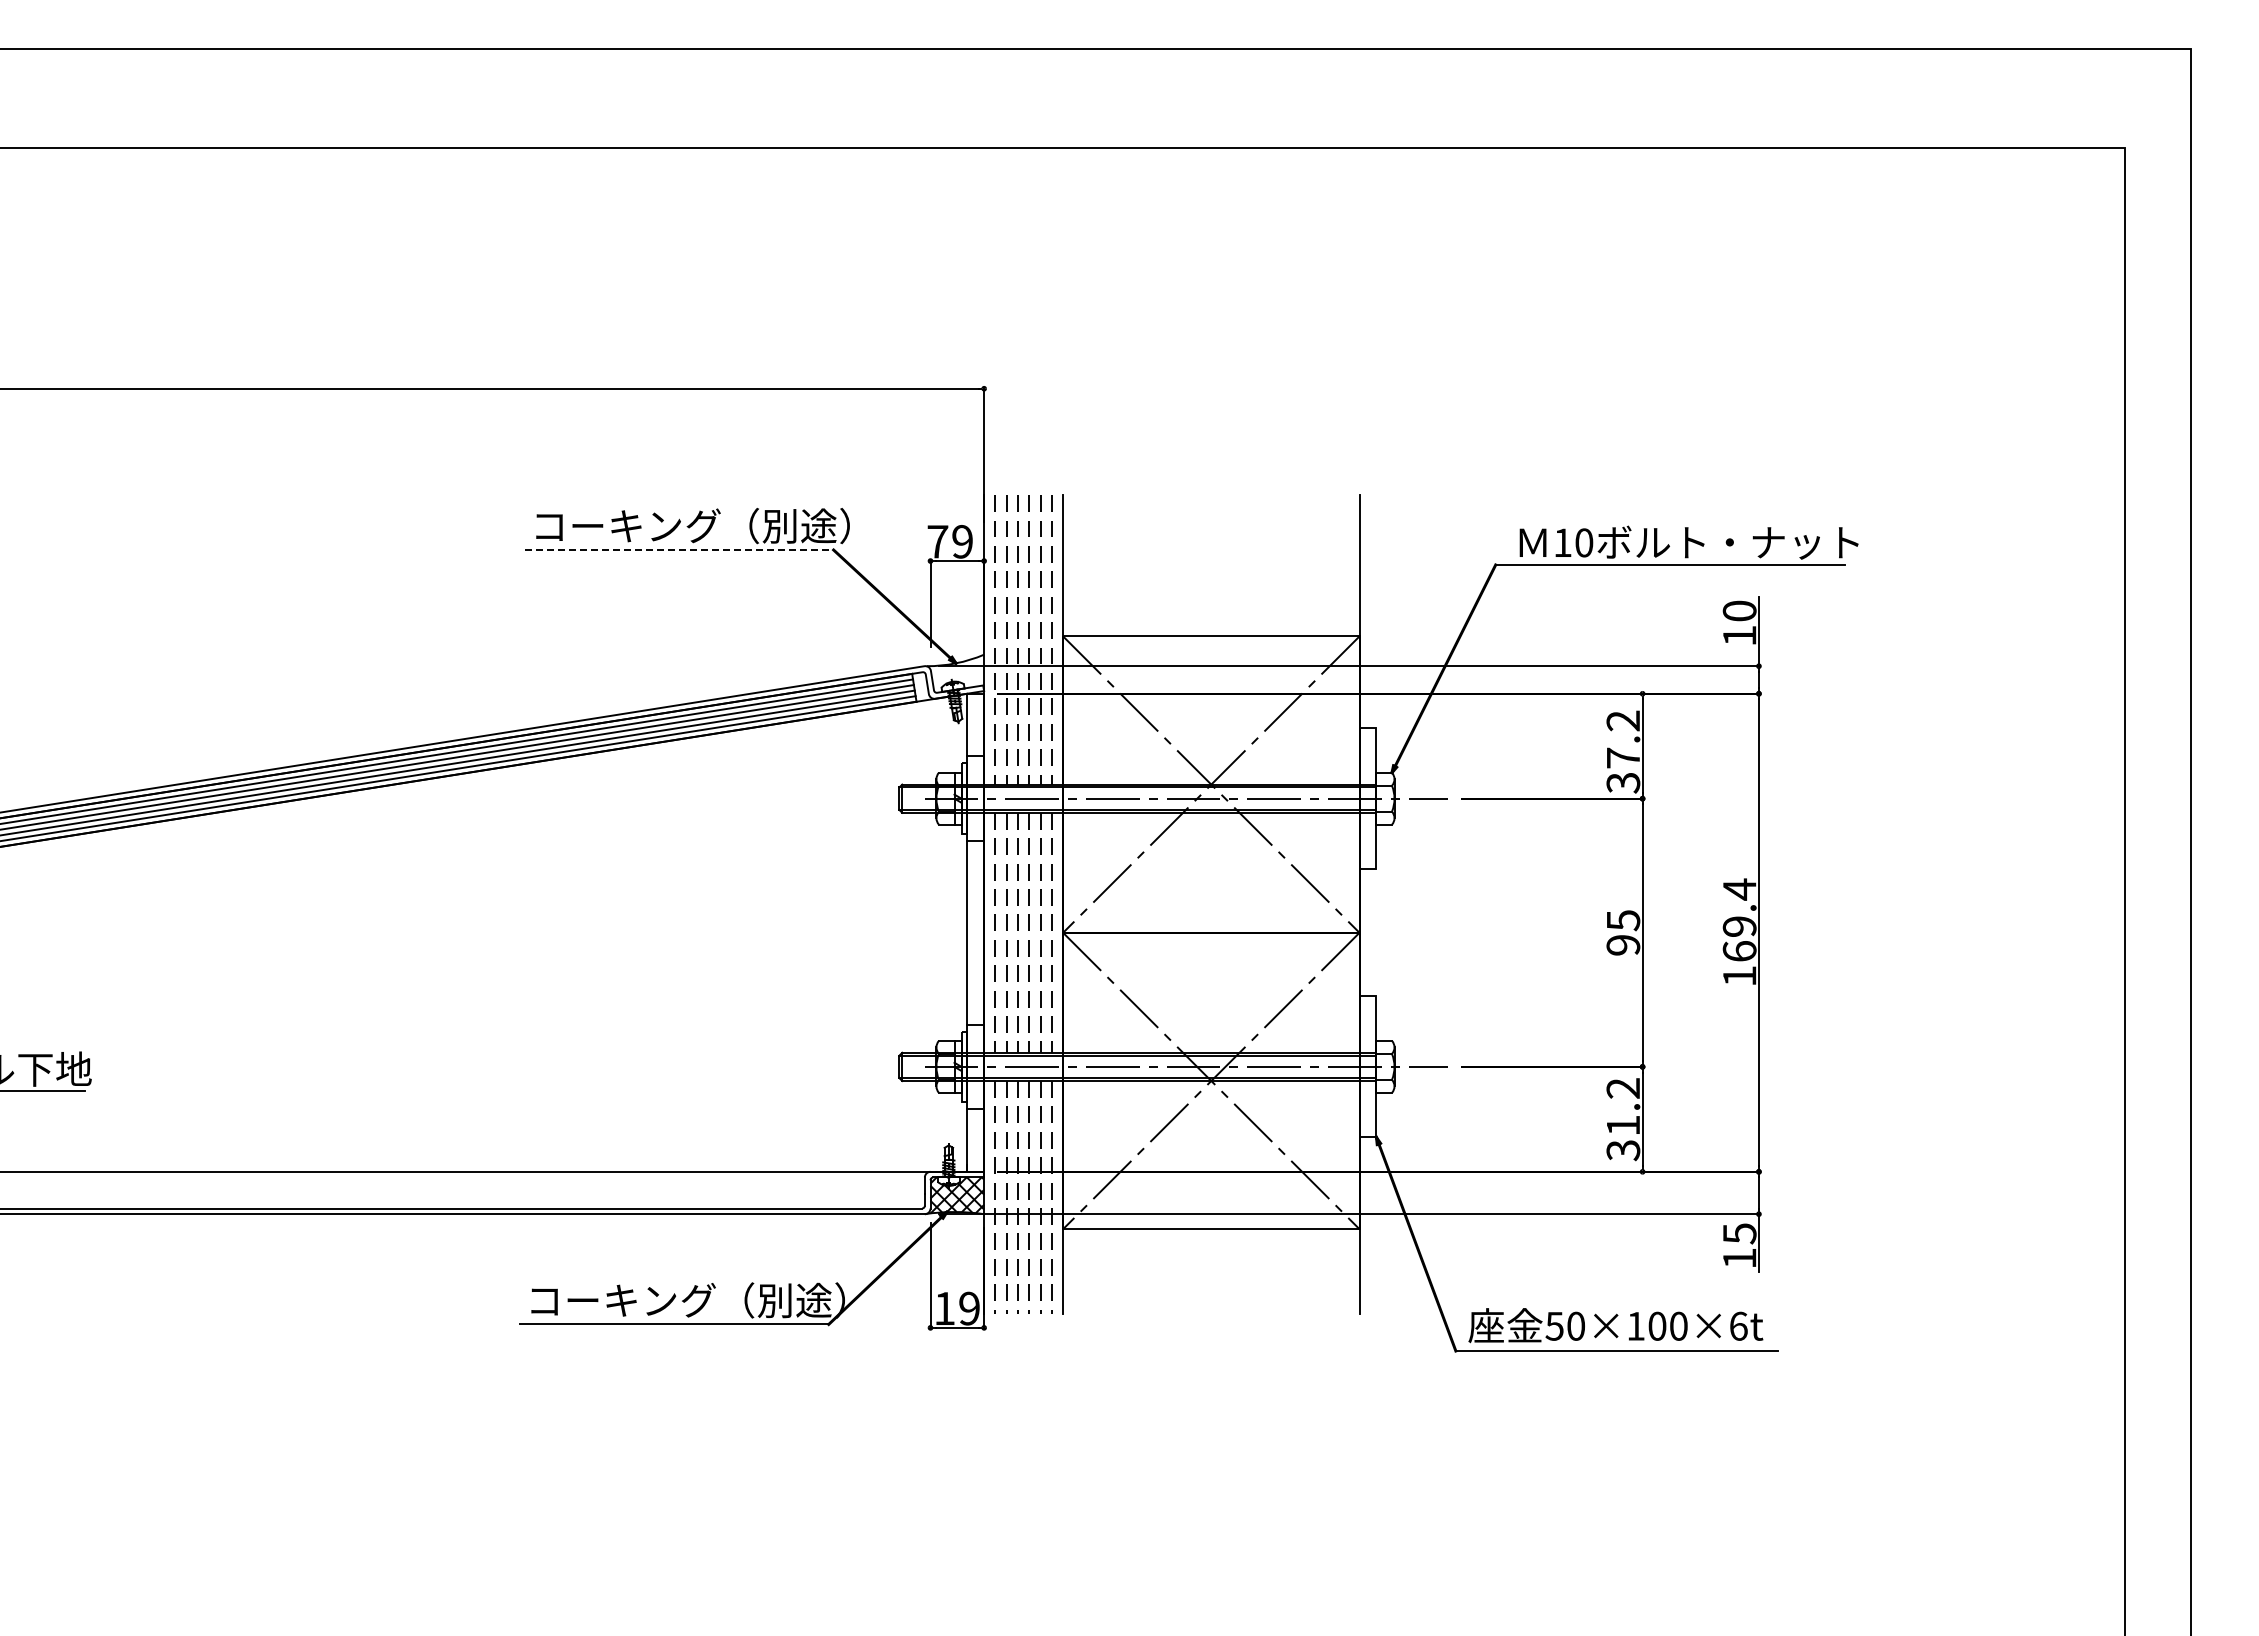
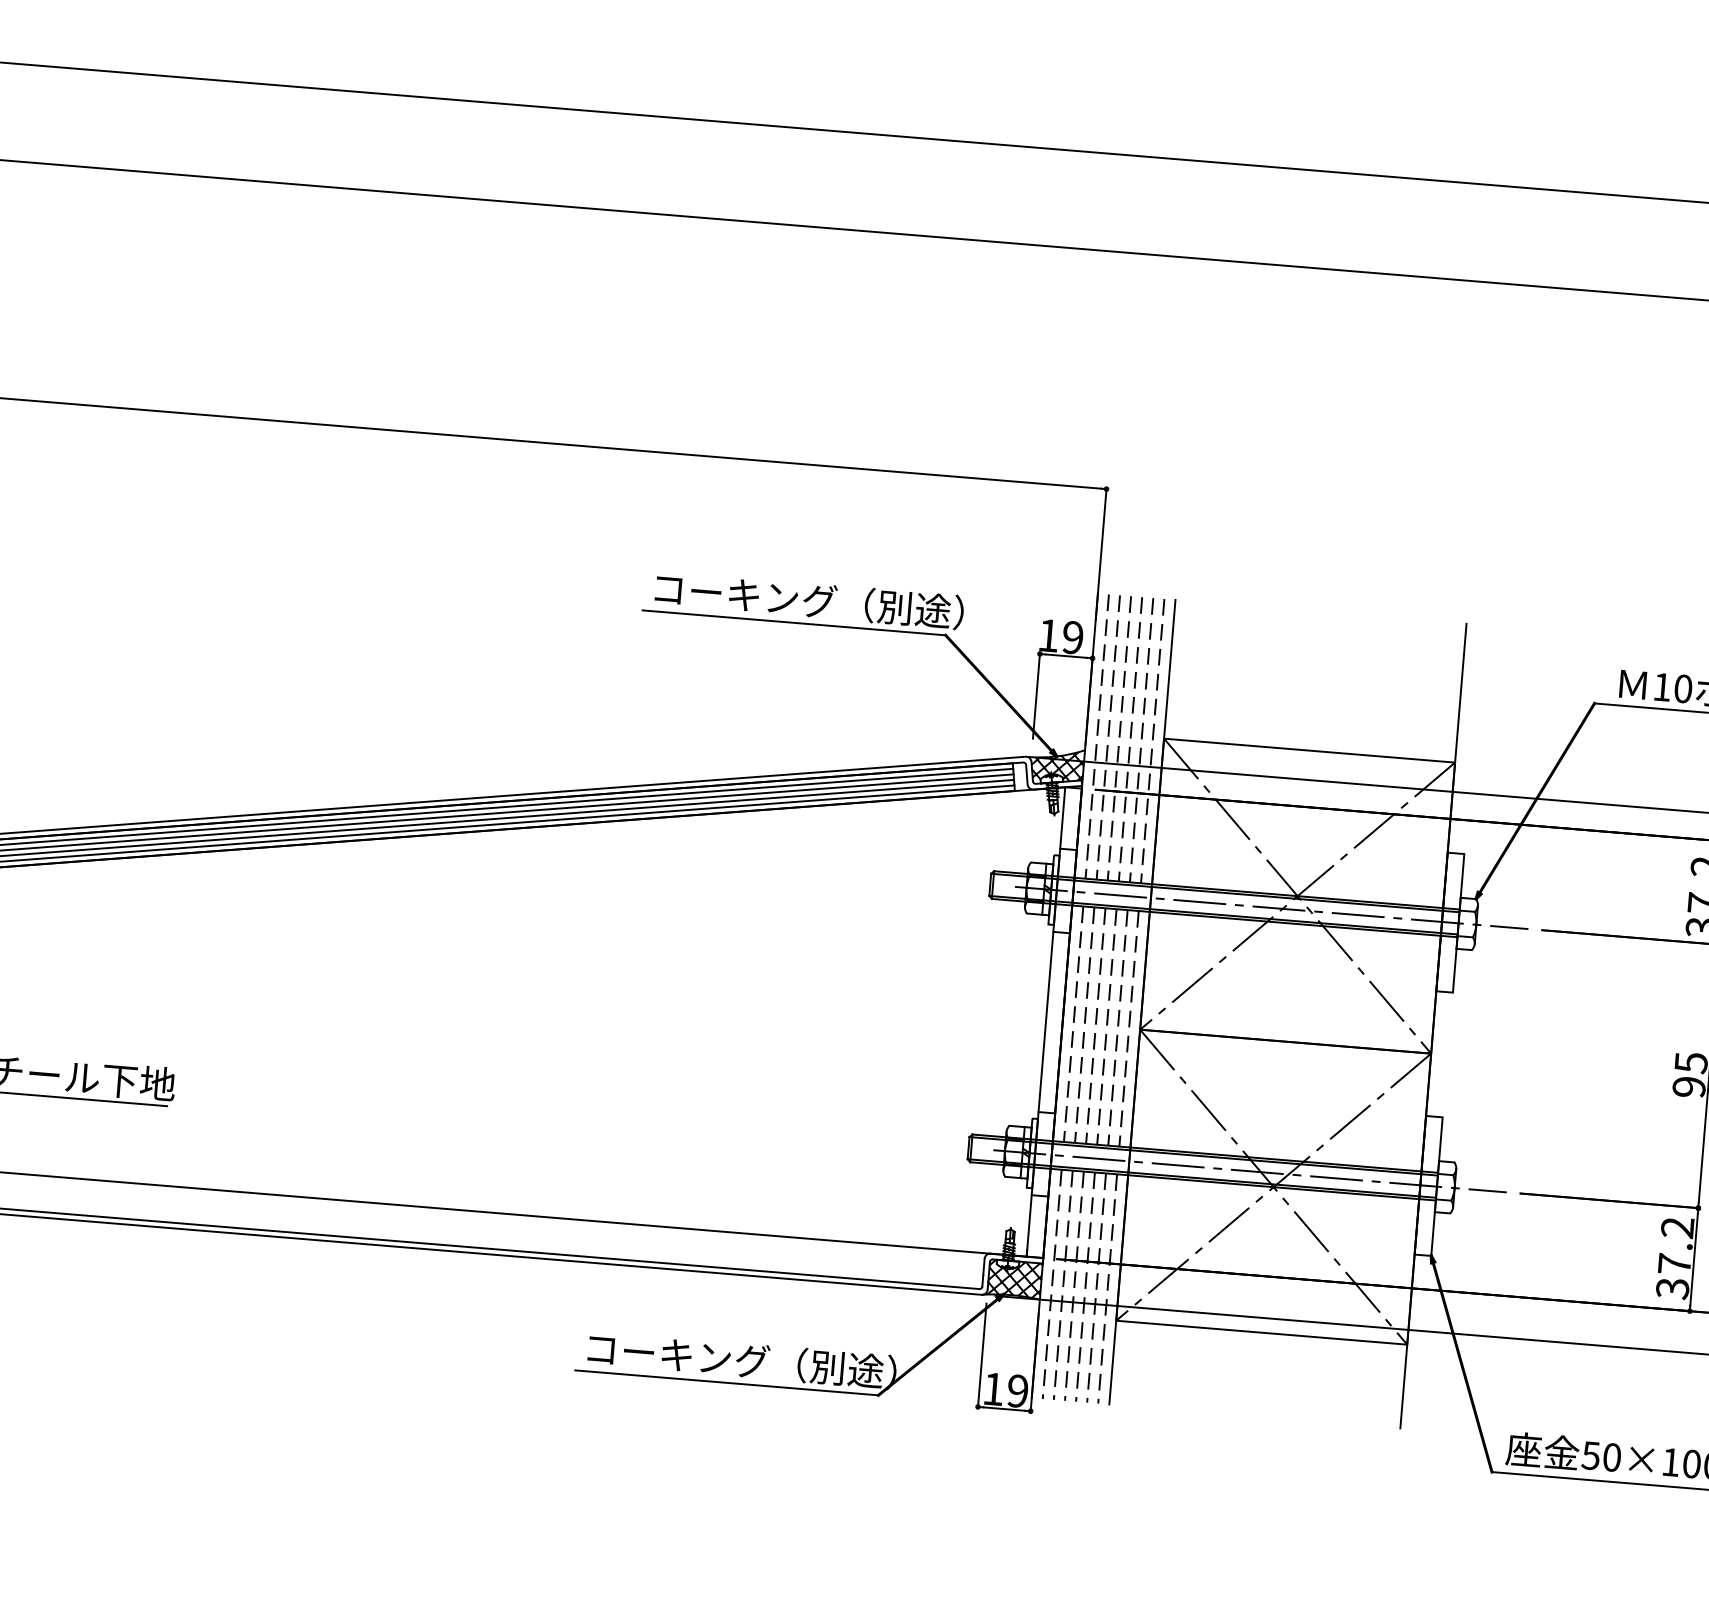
text: (937, 541) -> (1048, 635), 79 -> 19
line: (679, 550) -> (794, 623), dashed -> solid
hatch: (957, 670) -> (1057, 763), added
text: (1623, 1125) -> (1674, 1264), 31.2 -> 37.2

